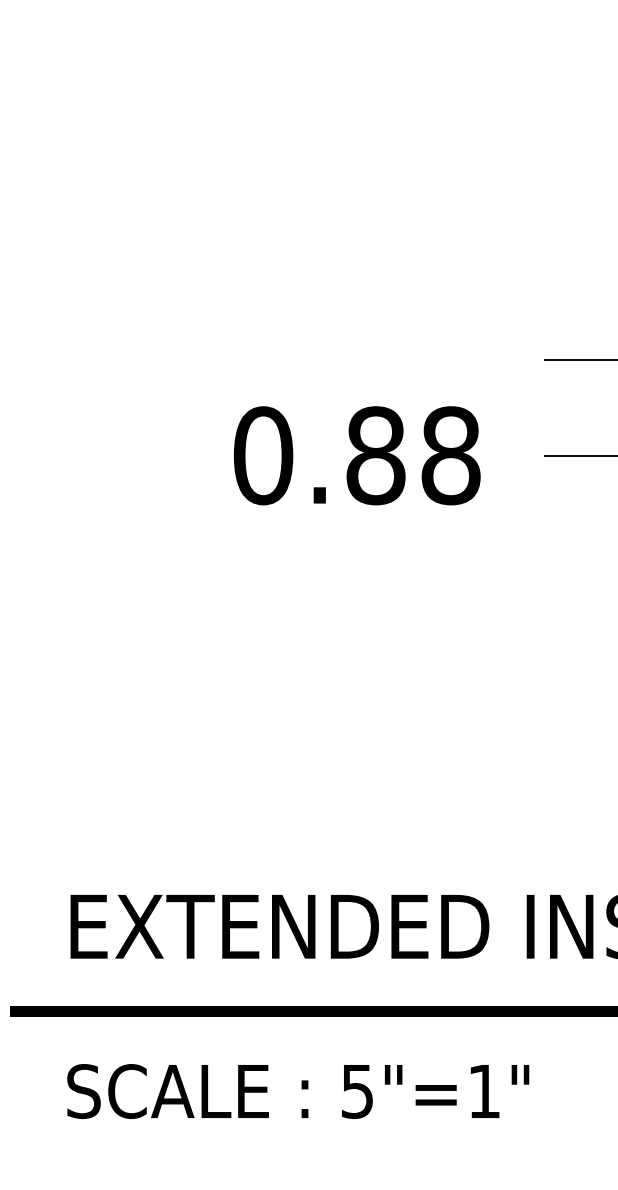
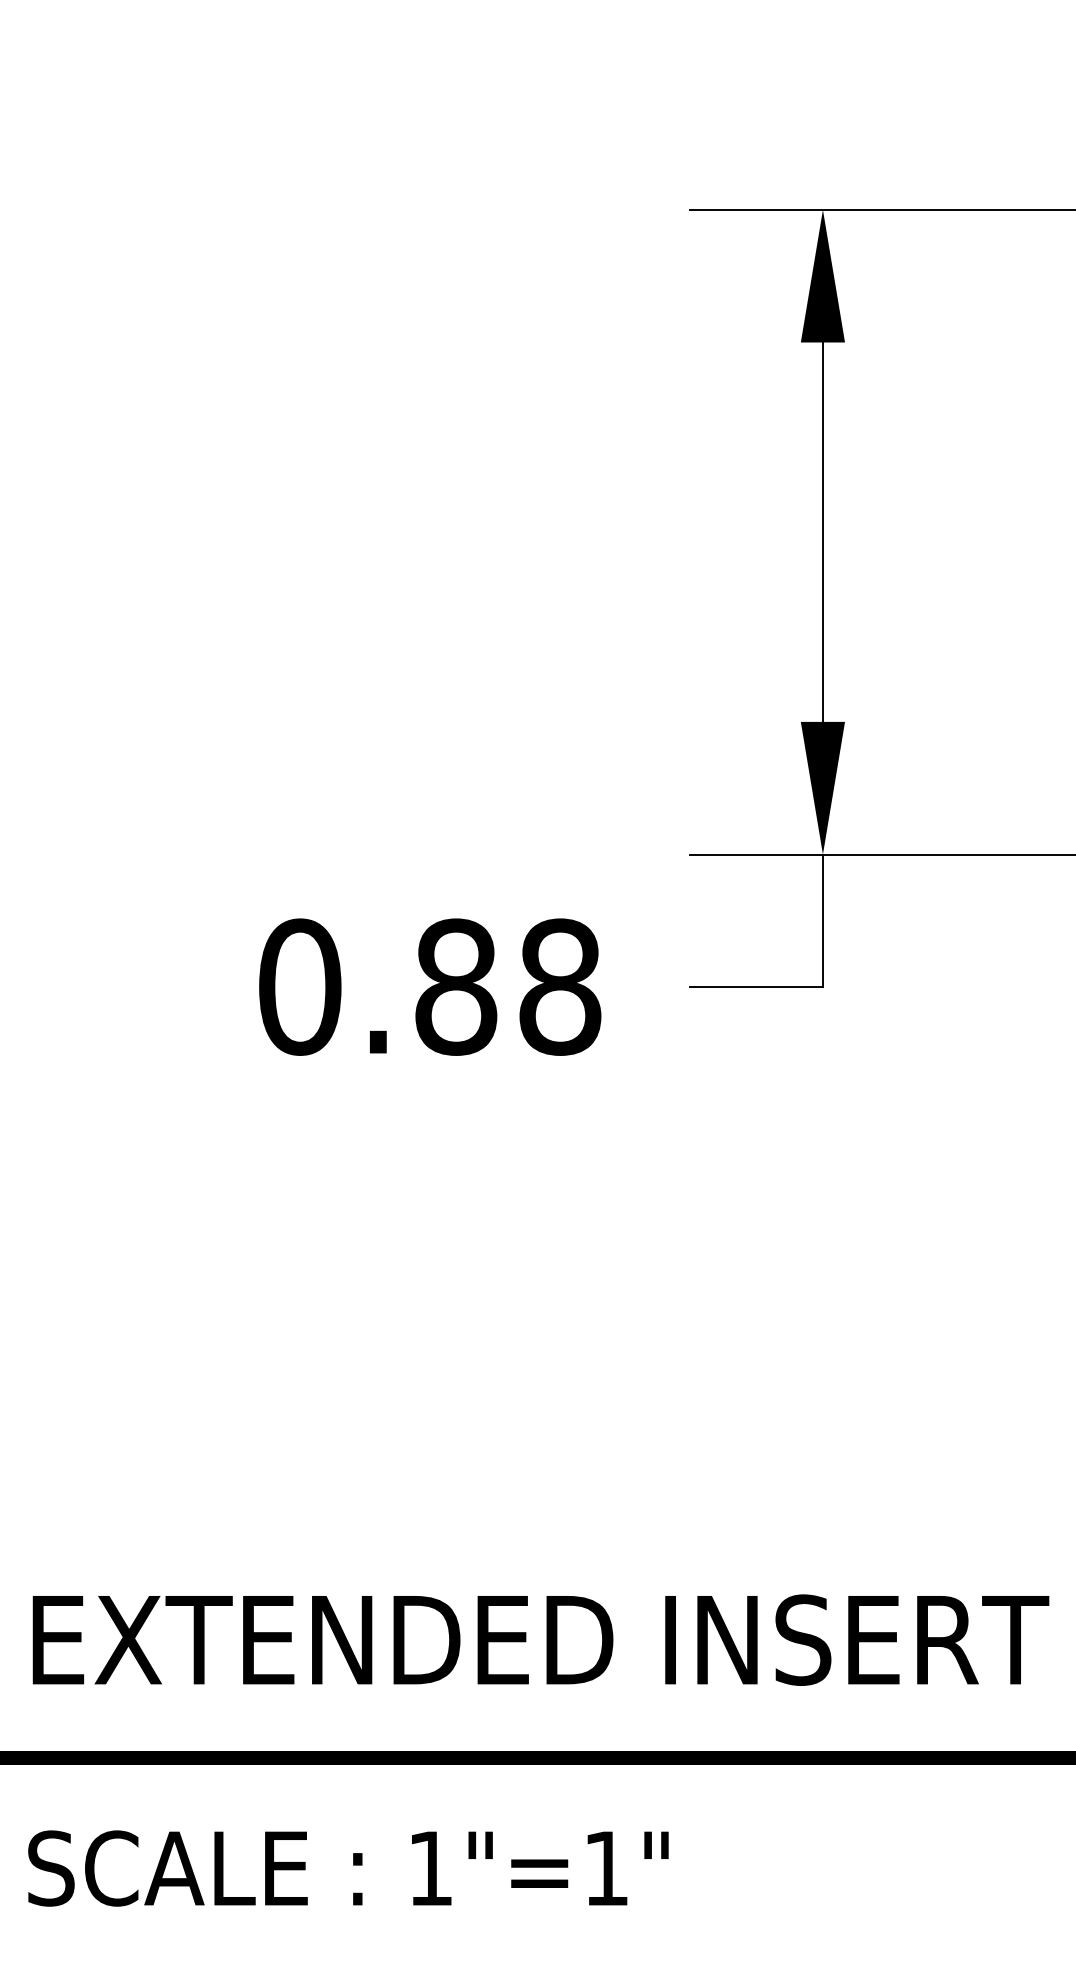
text: (357, 1091) -> (430, 1868), 5"=1" -> 1"=1"

